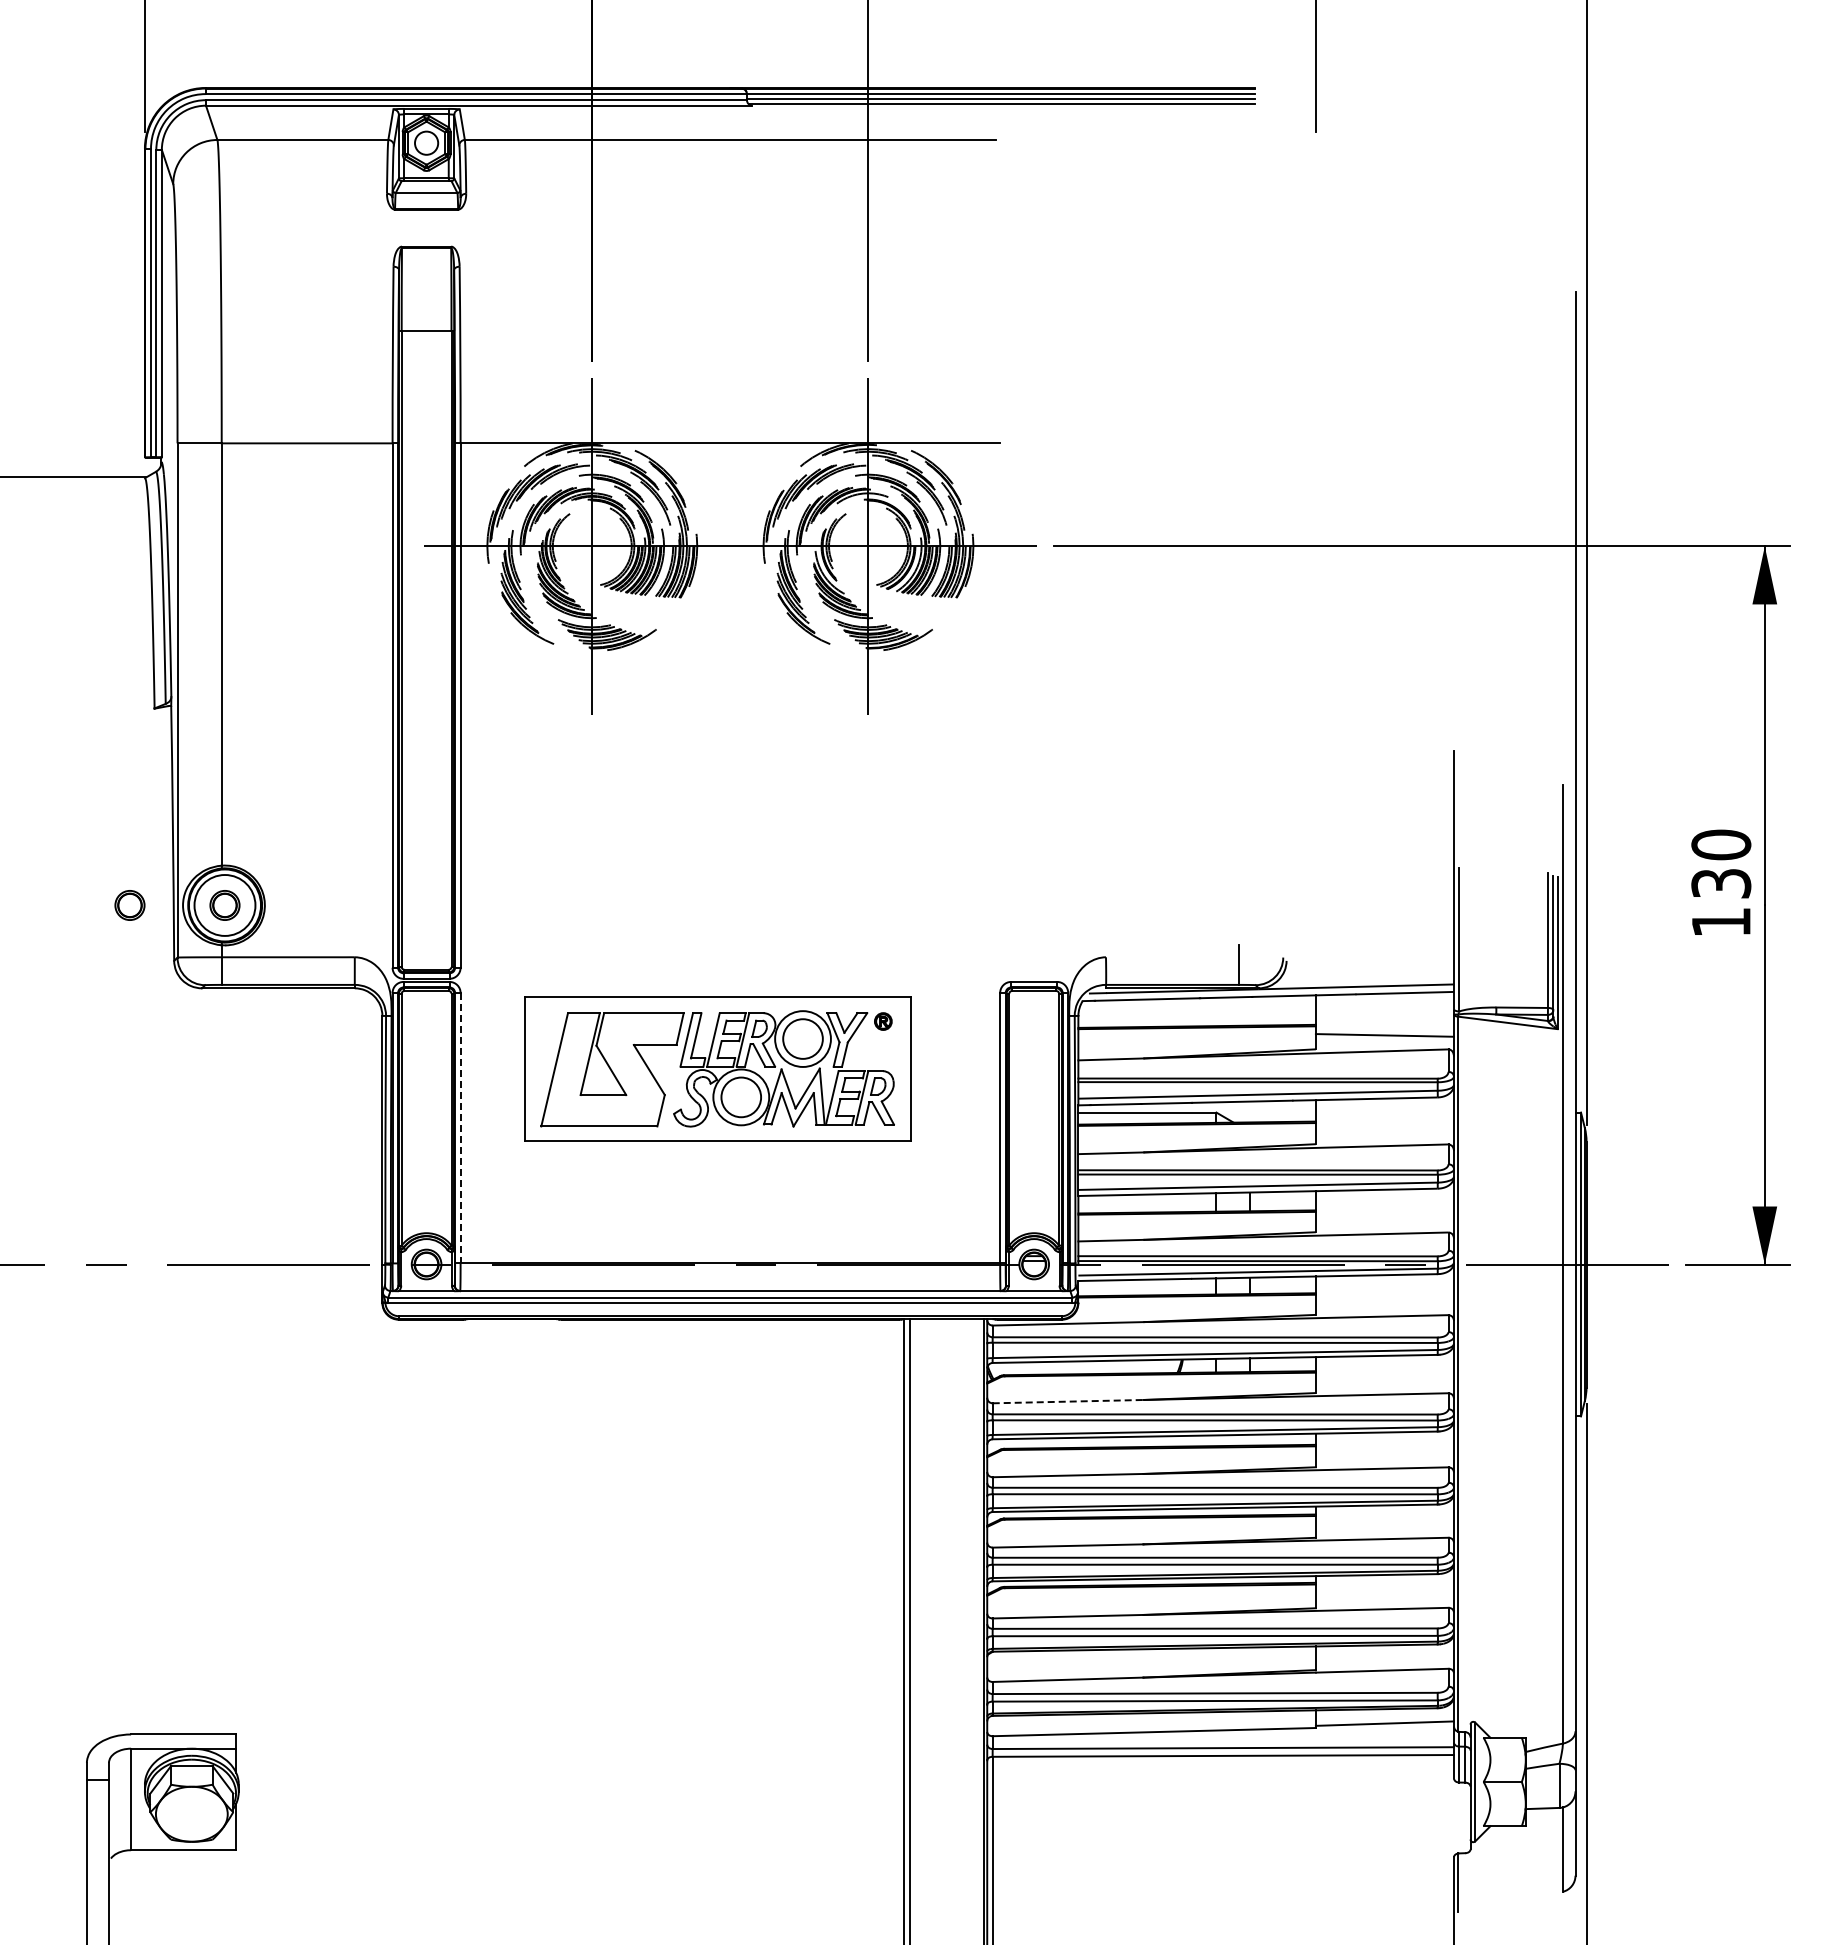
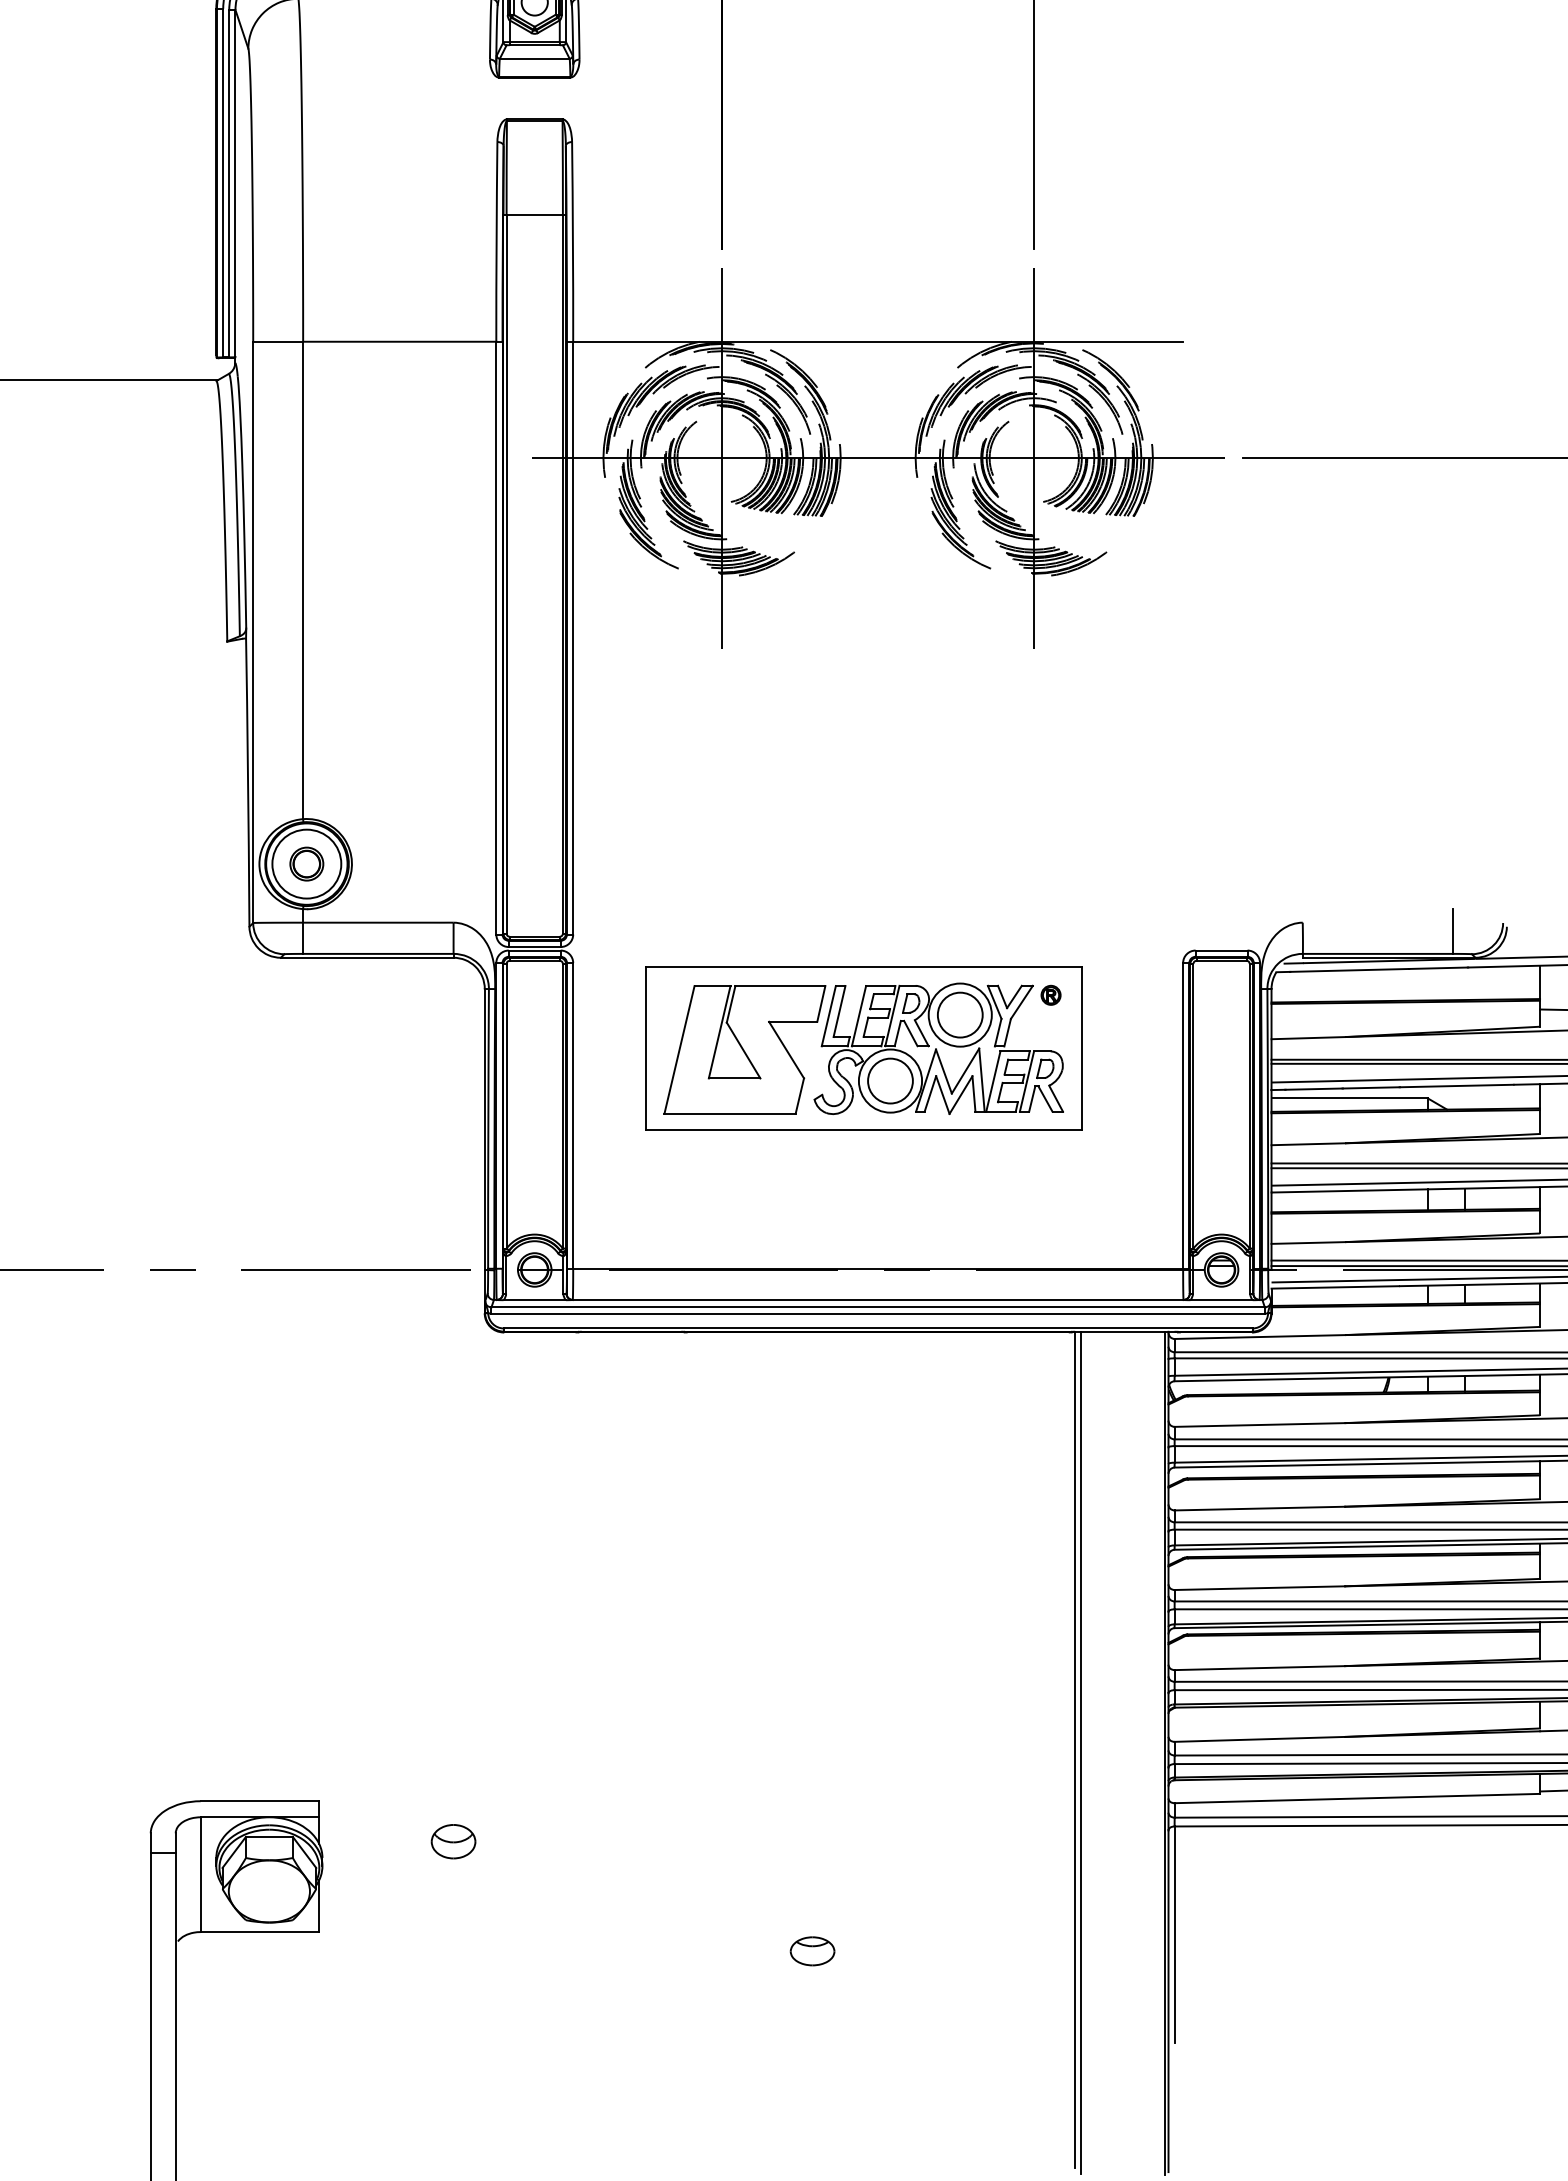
part: (129, 905) -> (198, 864), removed
line: (460, 1128) -> (573, 1116), dashed -> solid
line: (1068, 1401) -> (1260, 1424), dashed -> solid
part: (354, 1769) -> (453, 1840), added
part: (672, 1867) -> (812, 1951), added

